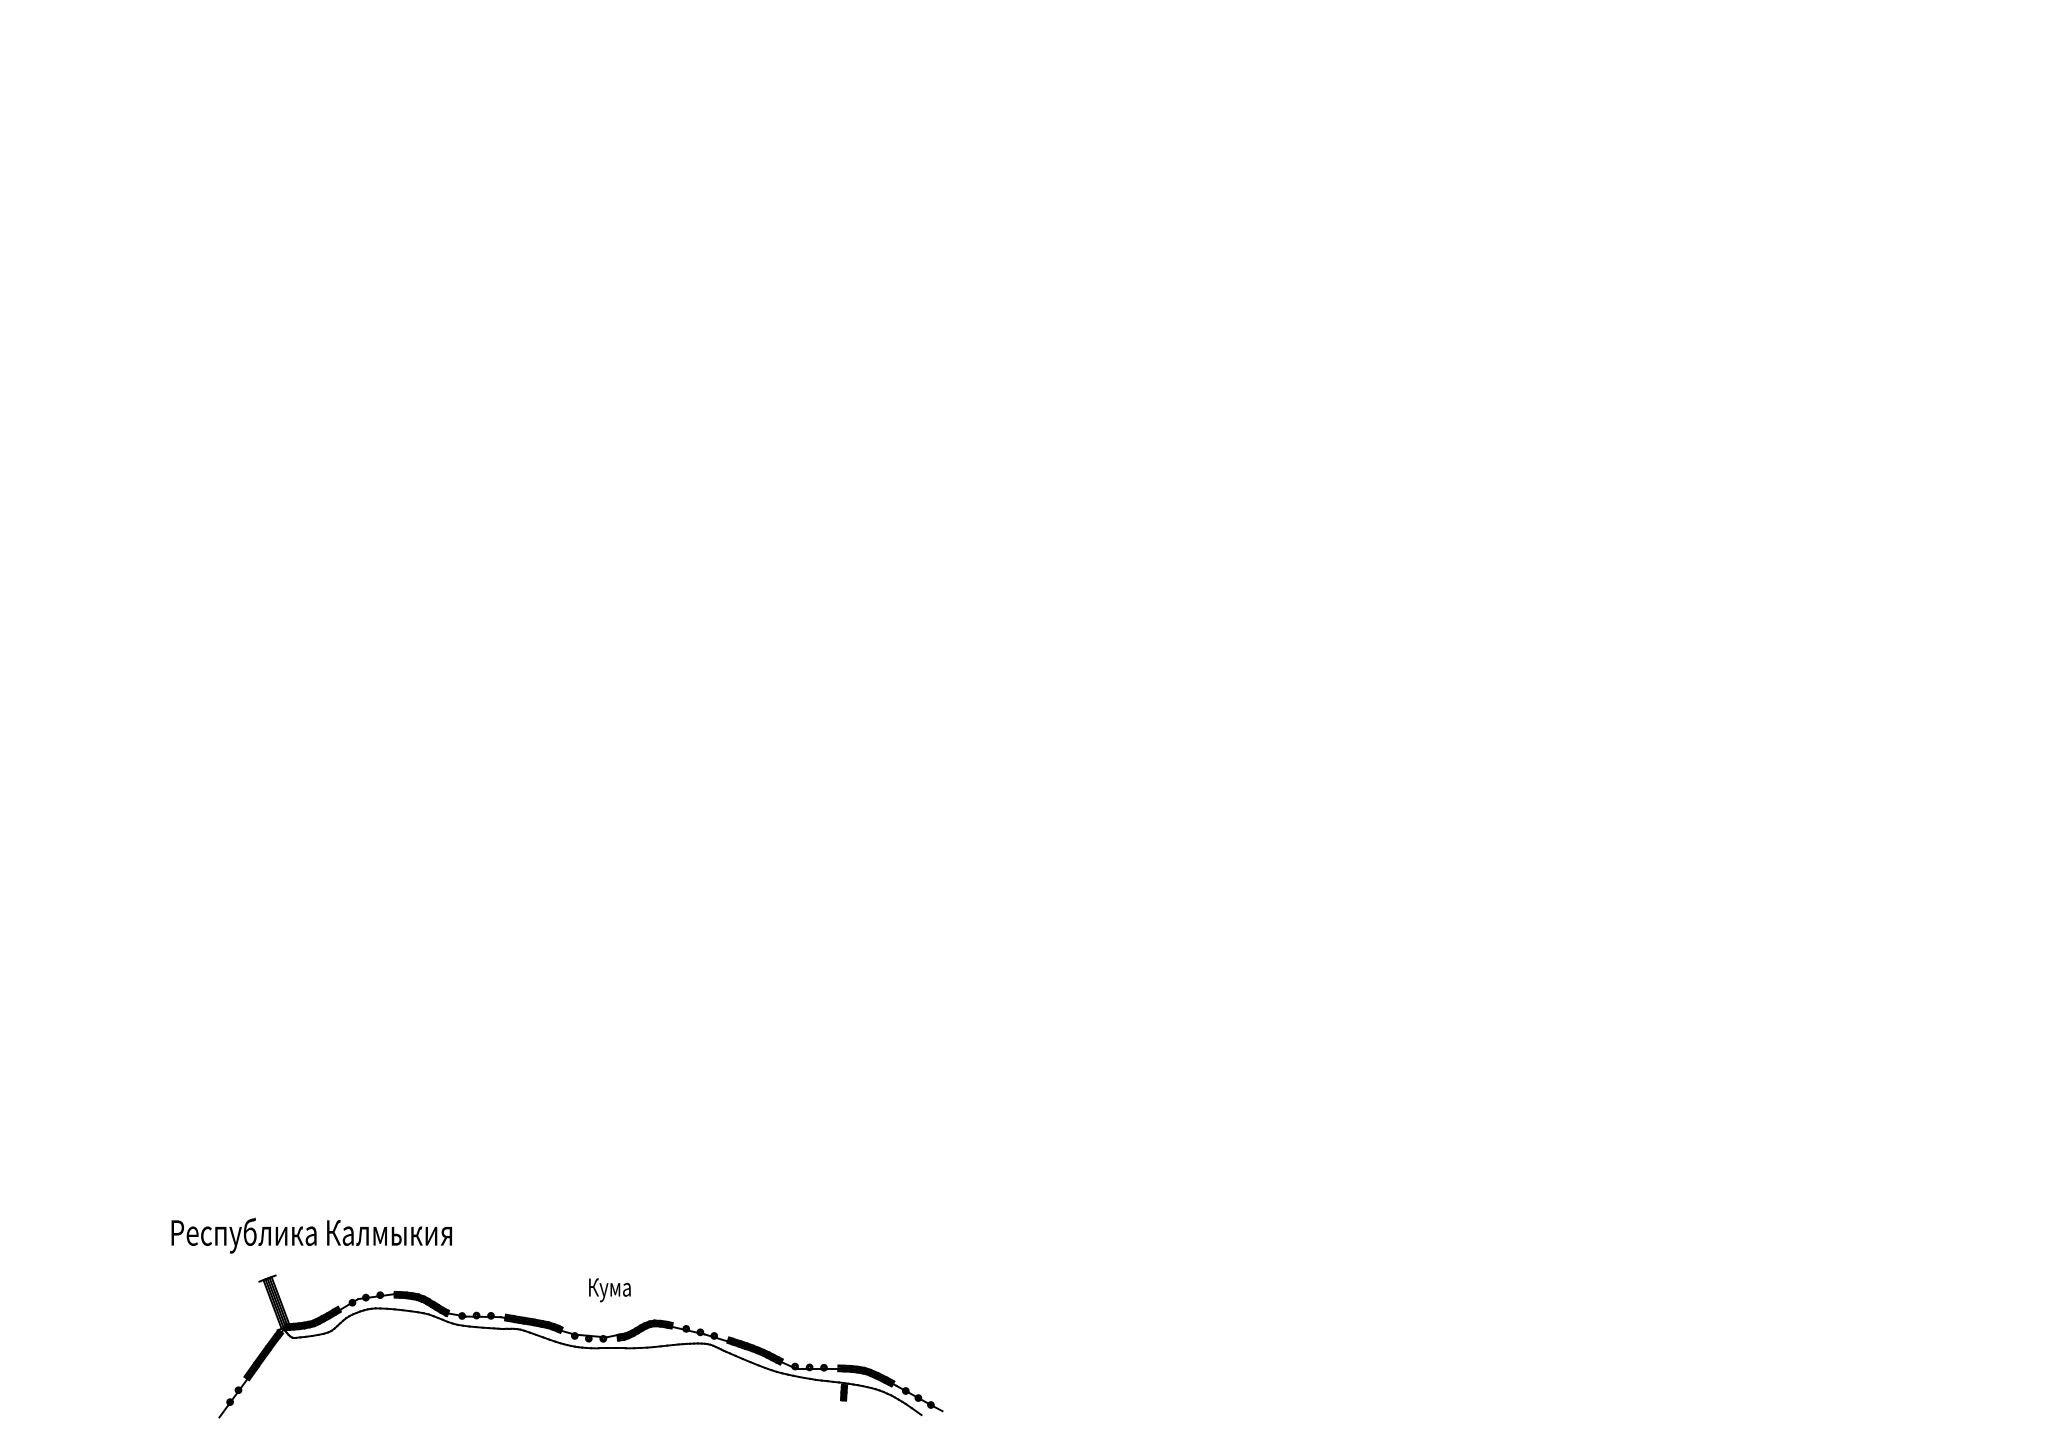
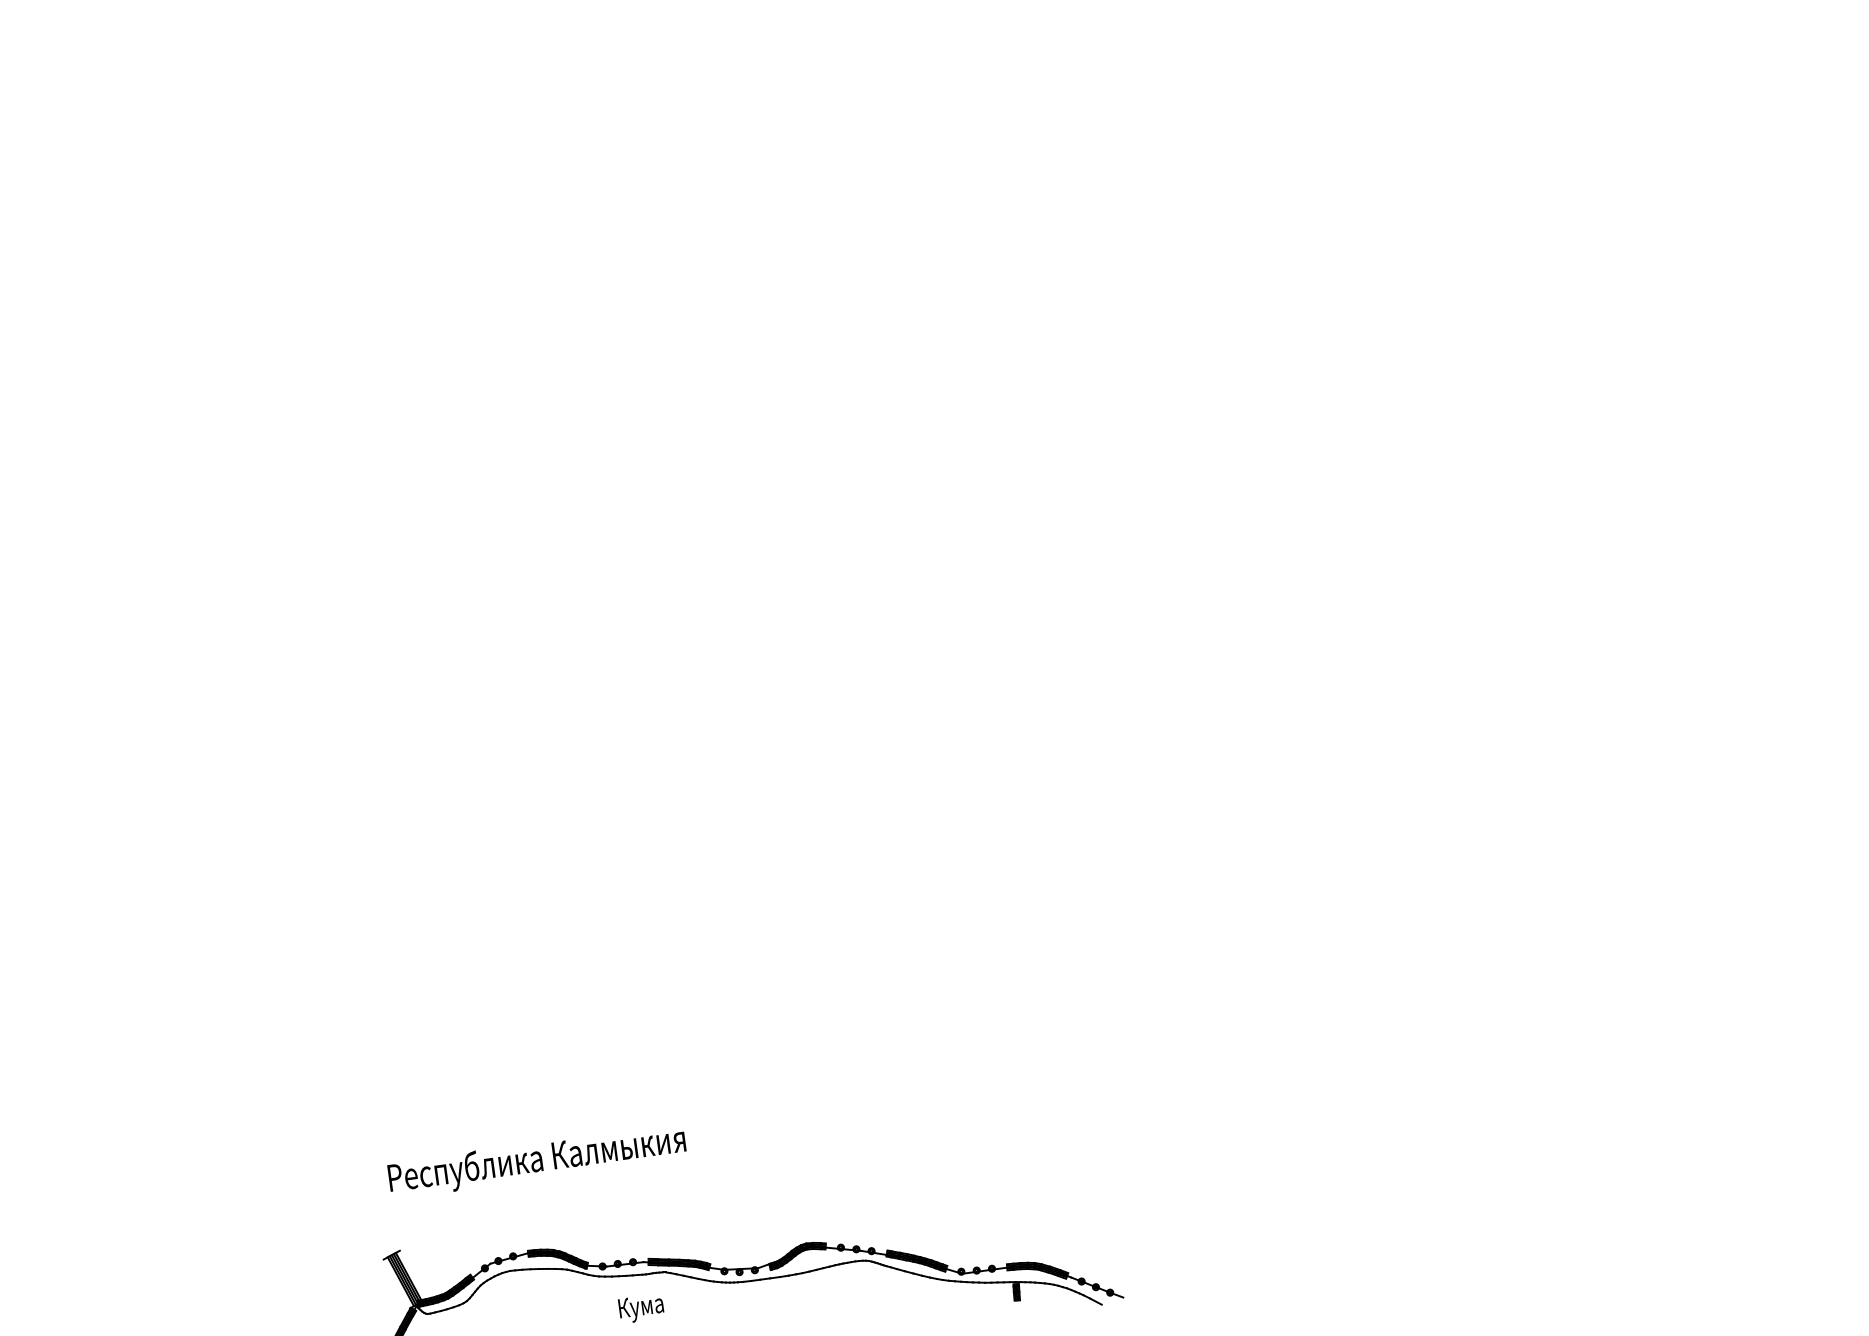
text: (311, 1235) -> (536, 1161), moved
text: (609, 1290) -> (641, 1309), moved

